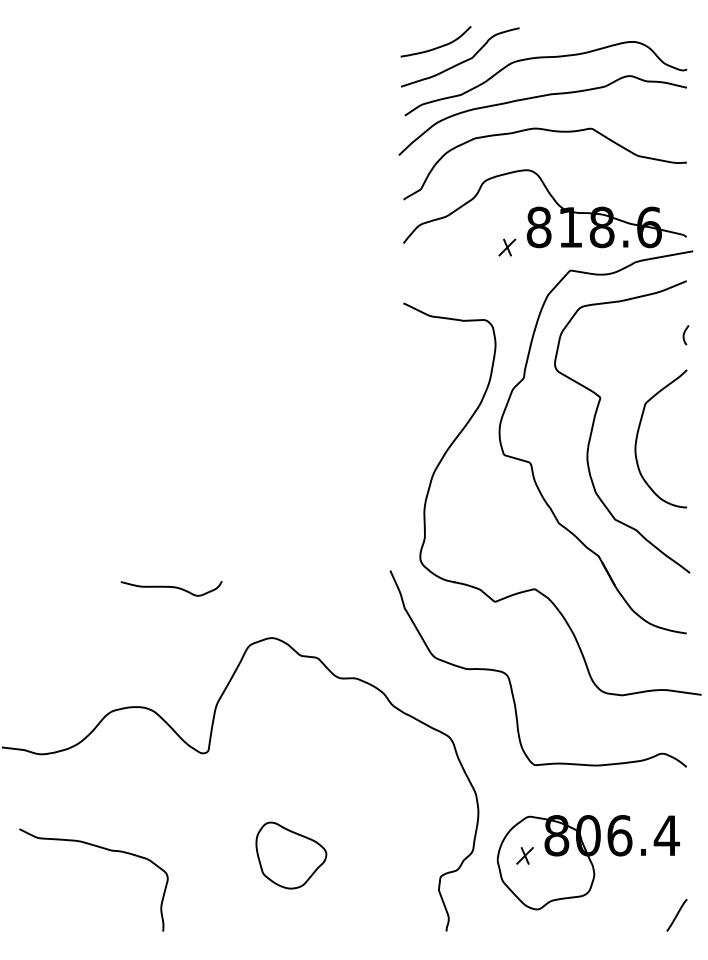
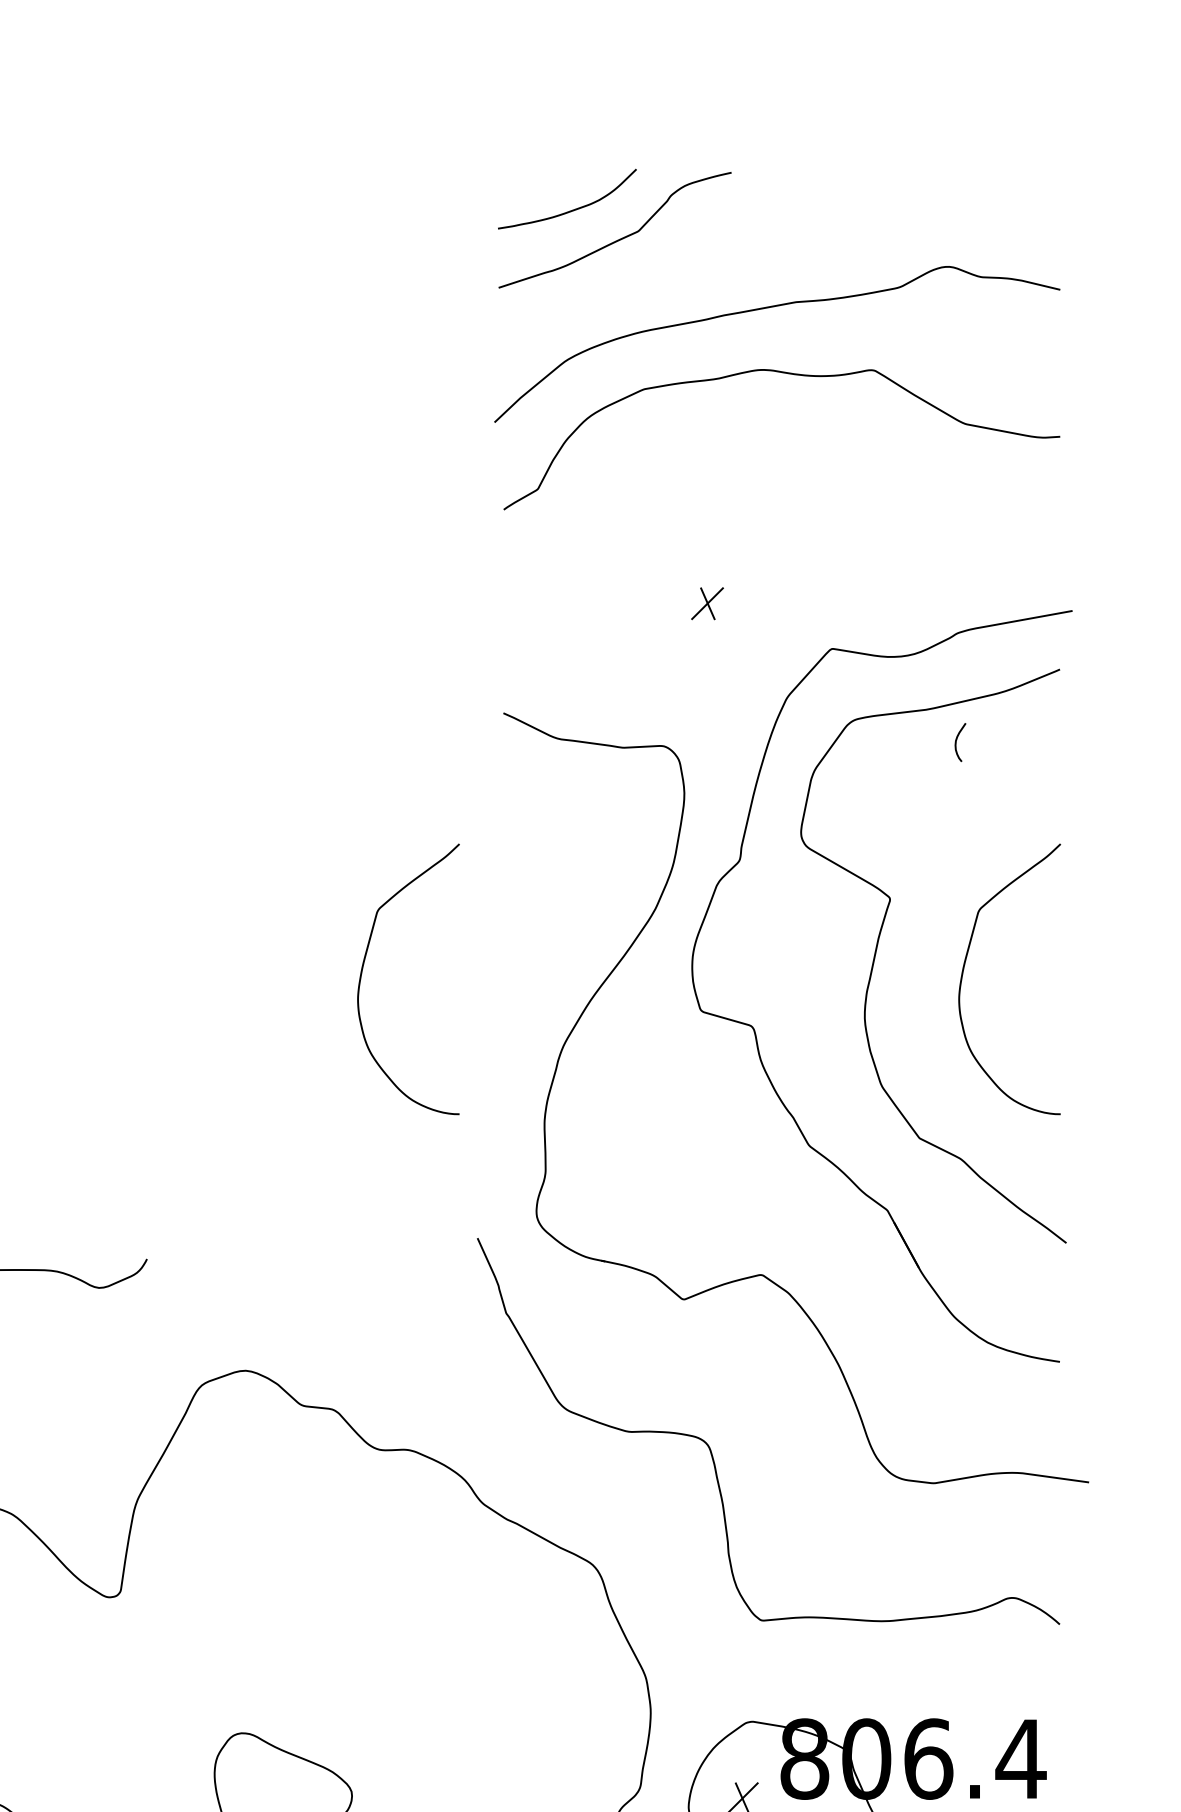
curve: (545, 58) -> (782, 232), removed
part: (544, 208) -> (780, 526), removed
curve: (684, 335) -> (957, 743), moved
curve: (332, 435) -> (364, 972), added

